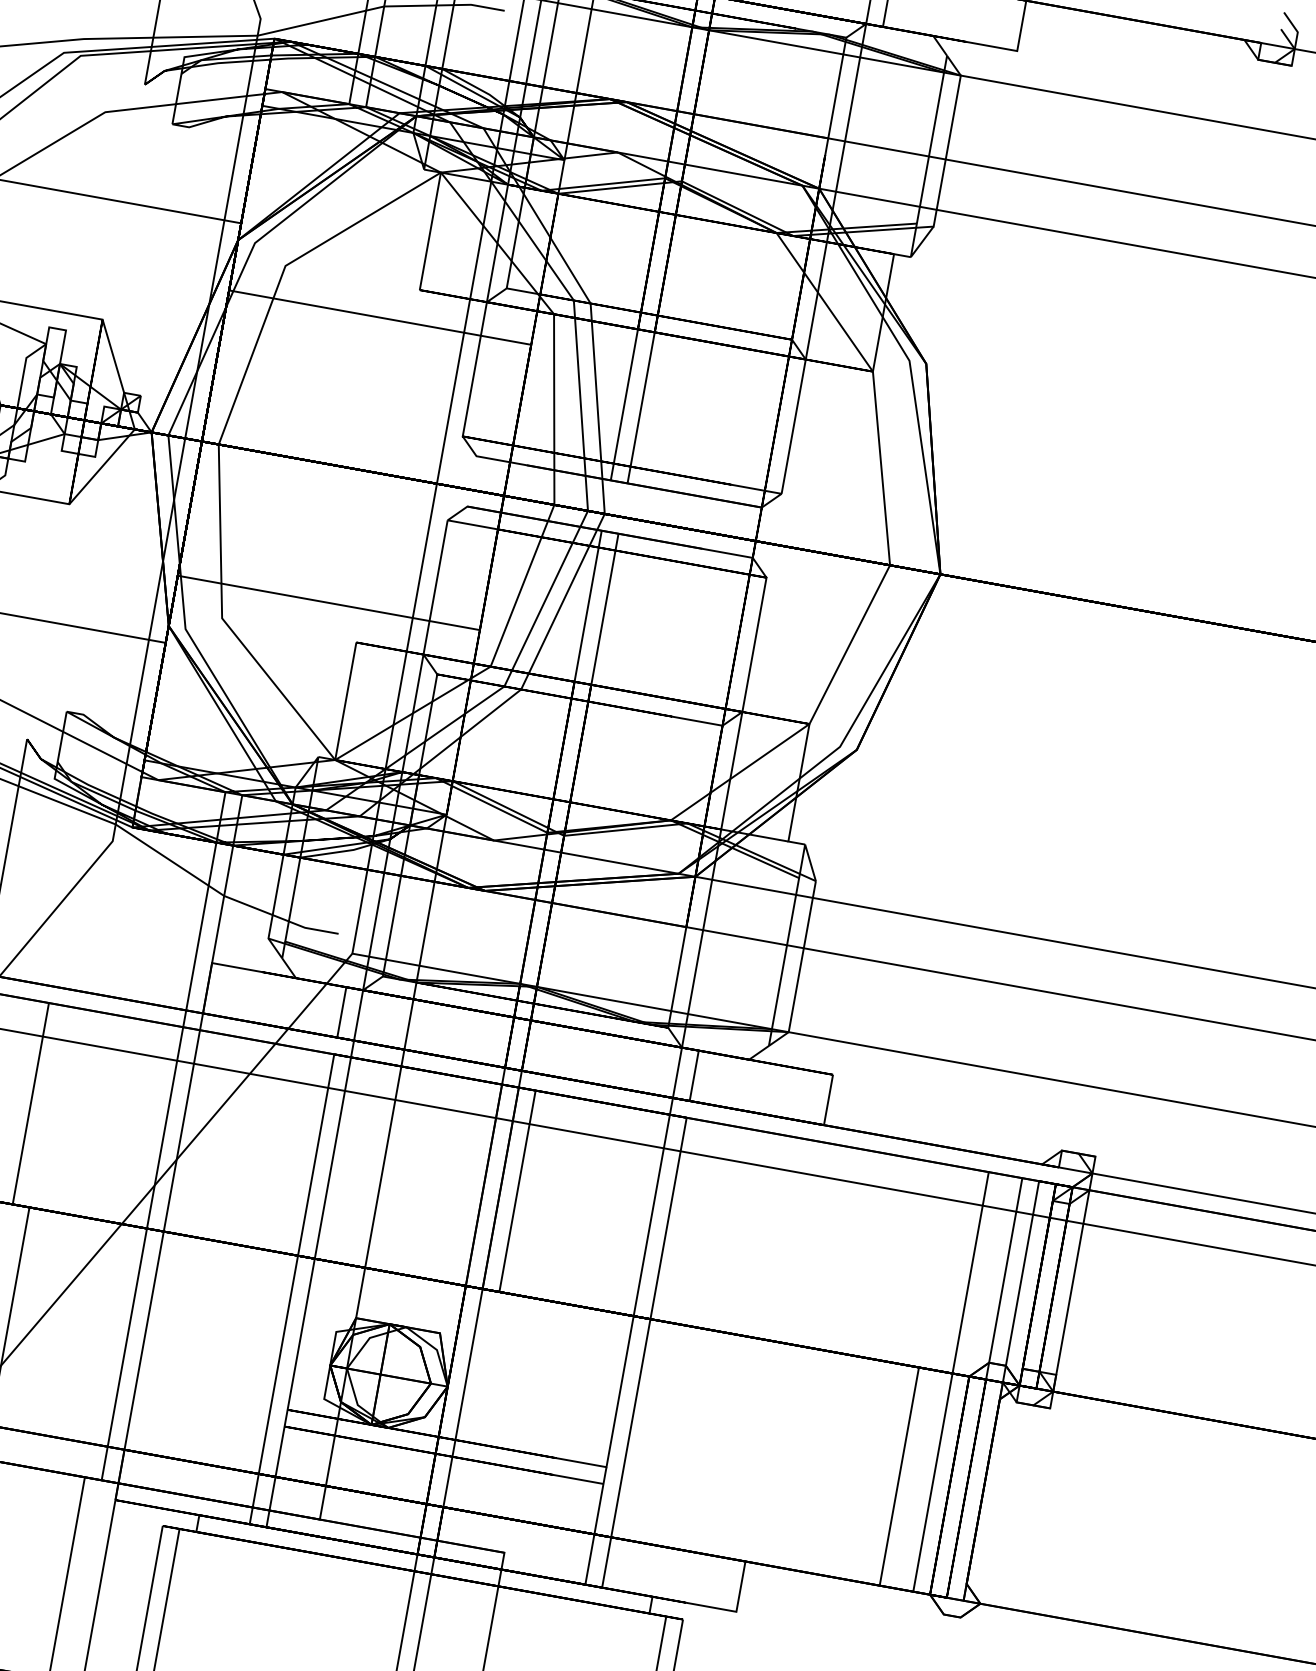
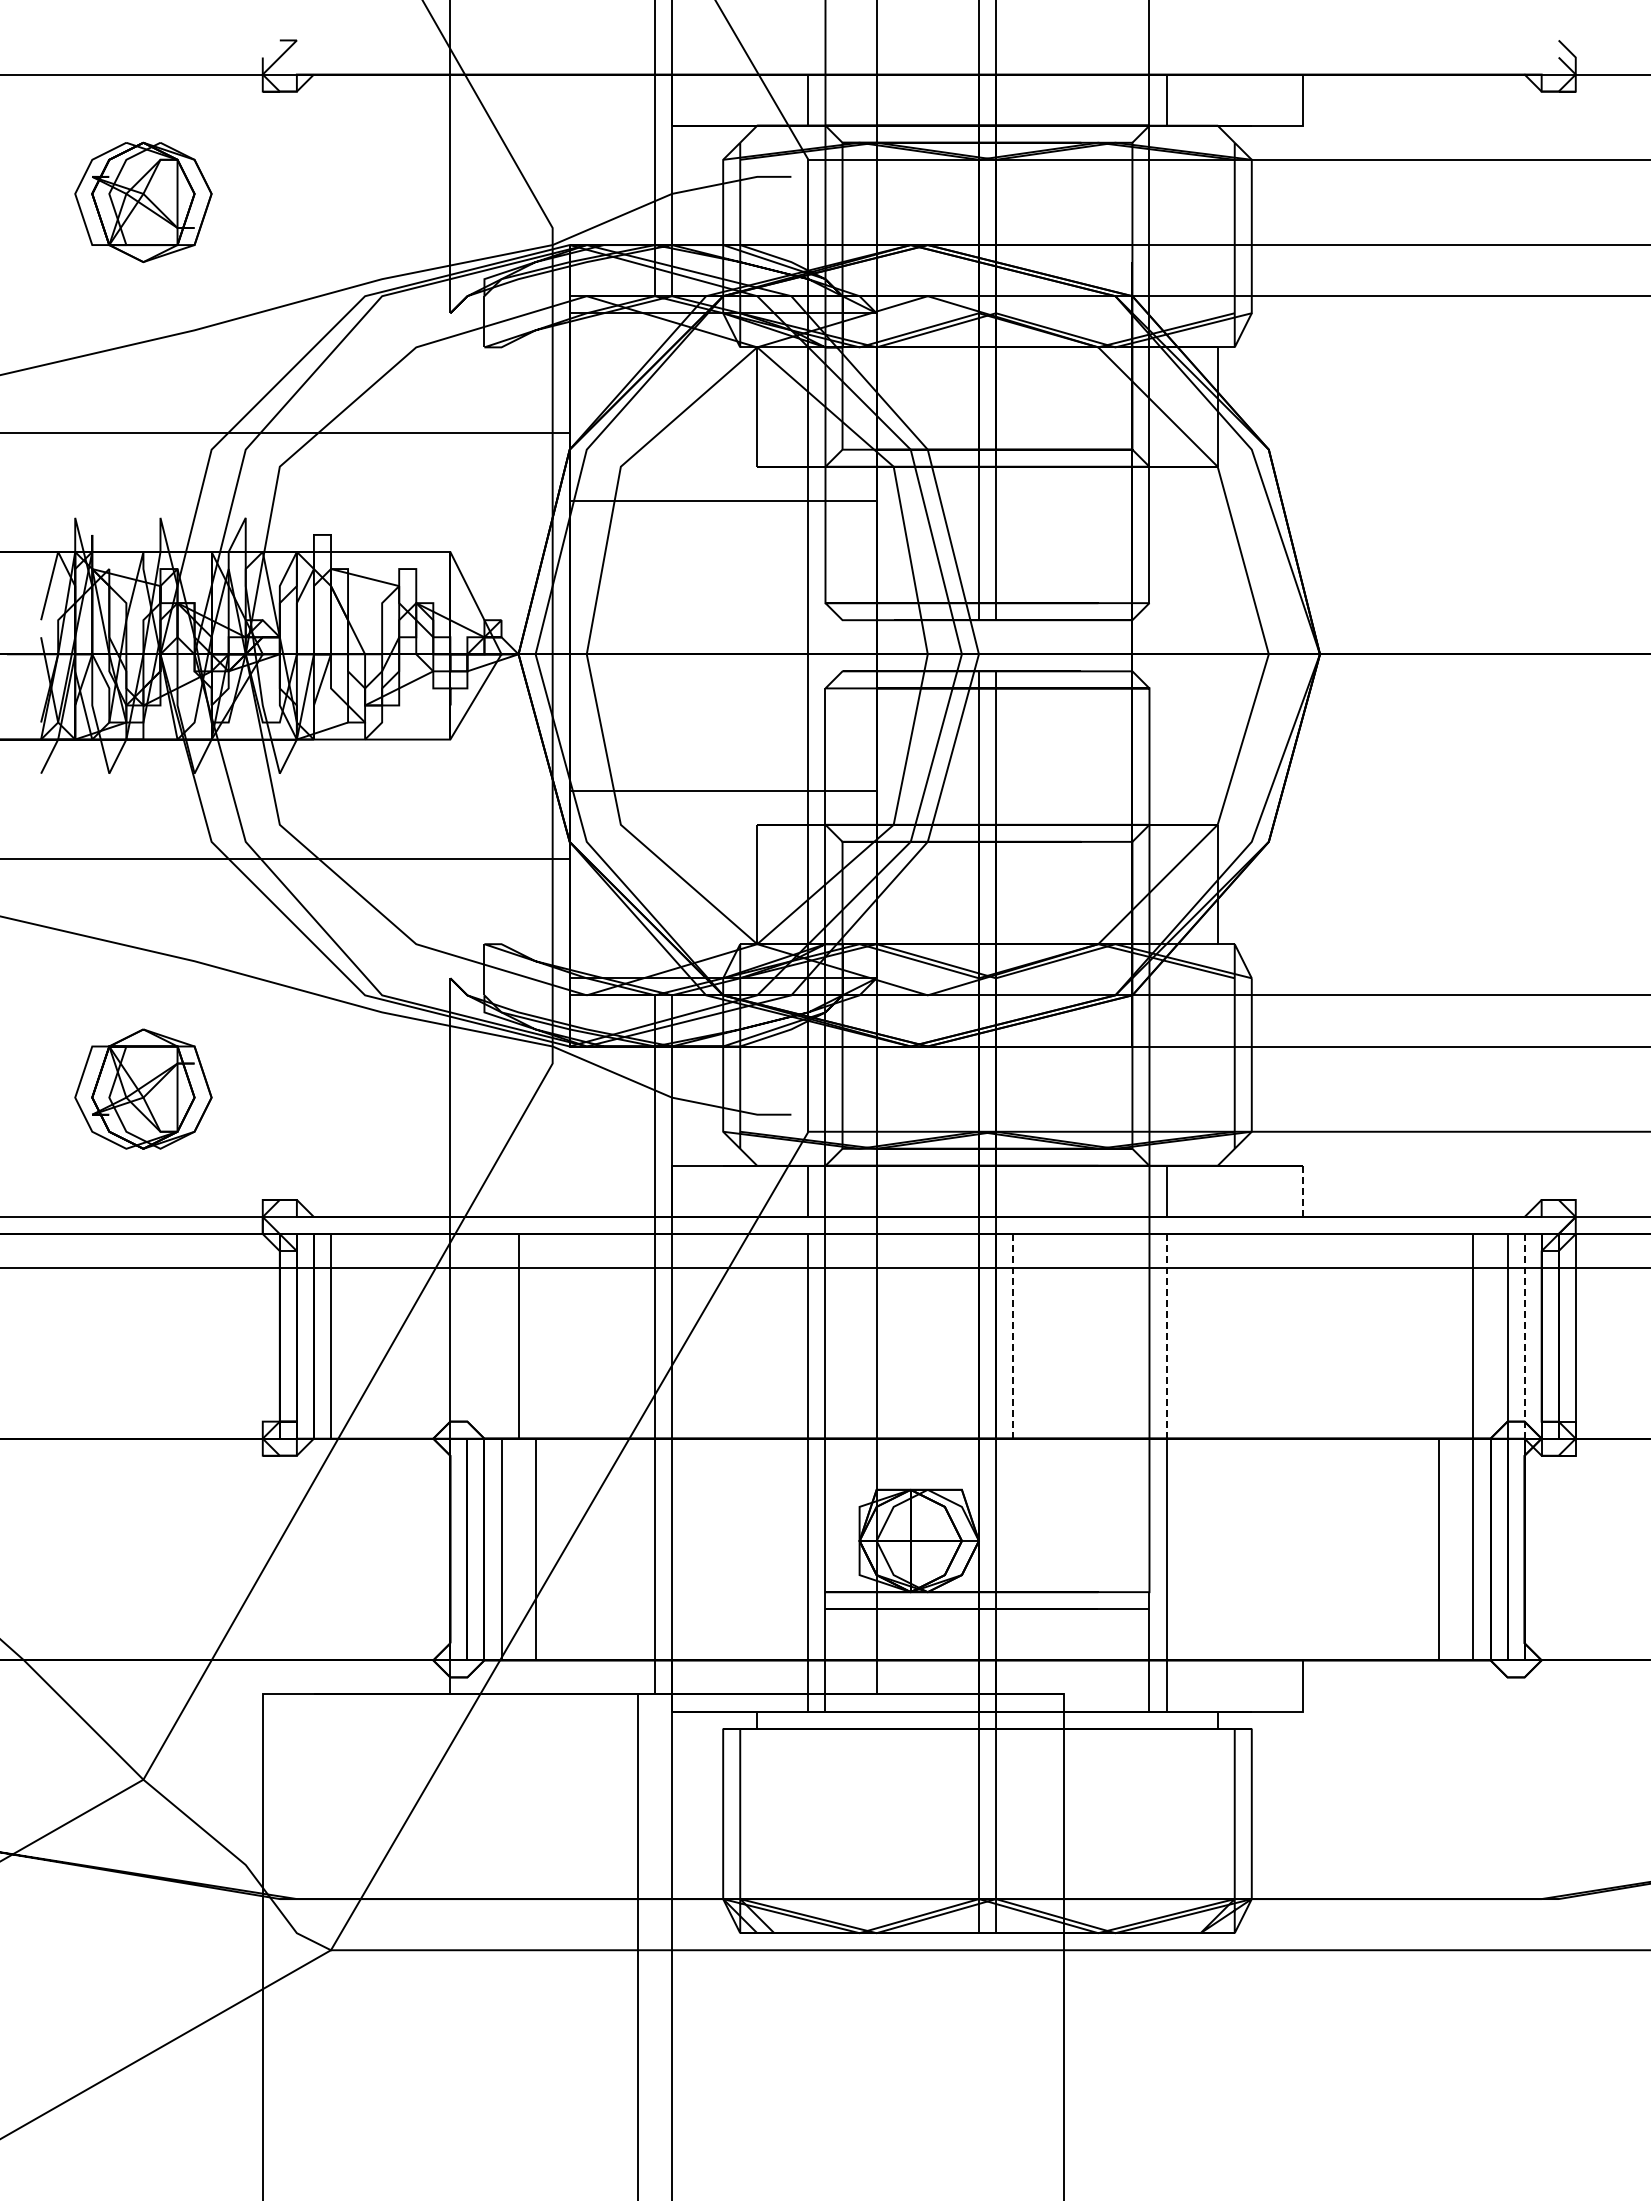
line: (828, 1099) -> (1302, 1191), solid -> dashed
line: (517, 1191) -> (1013, 1336), solid -> dashed
line: (668, 1217) -> (1166, 1335), solid -> dashed
line: (1020, 1281) -> (1524, 1336), solid -> dashed

